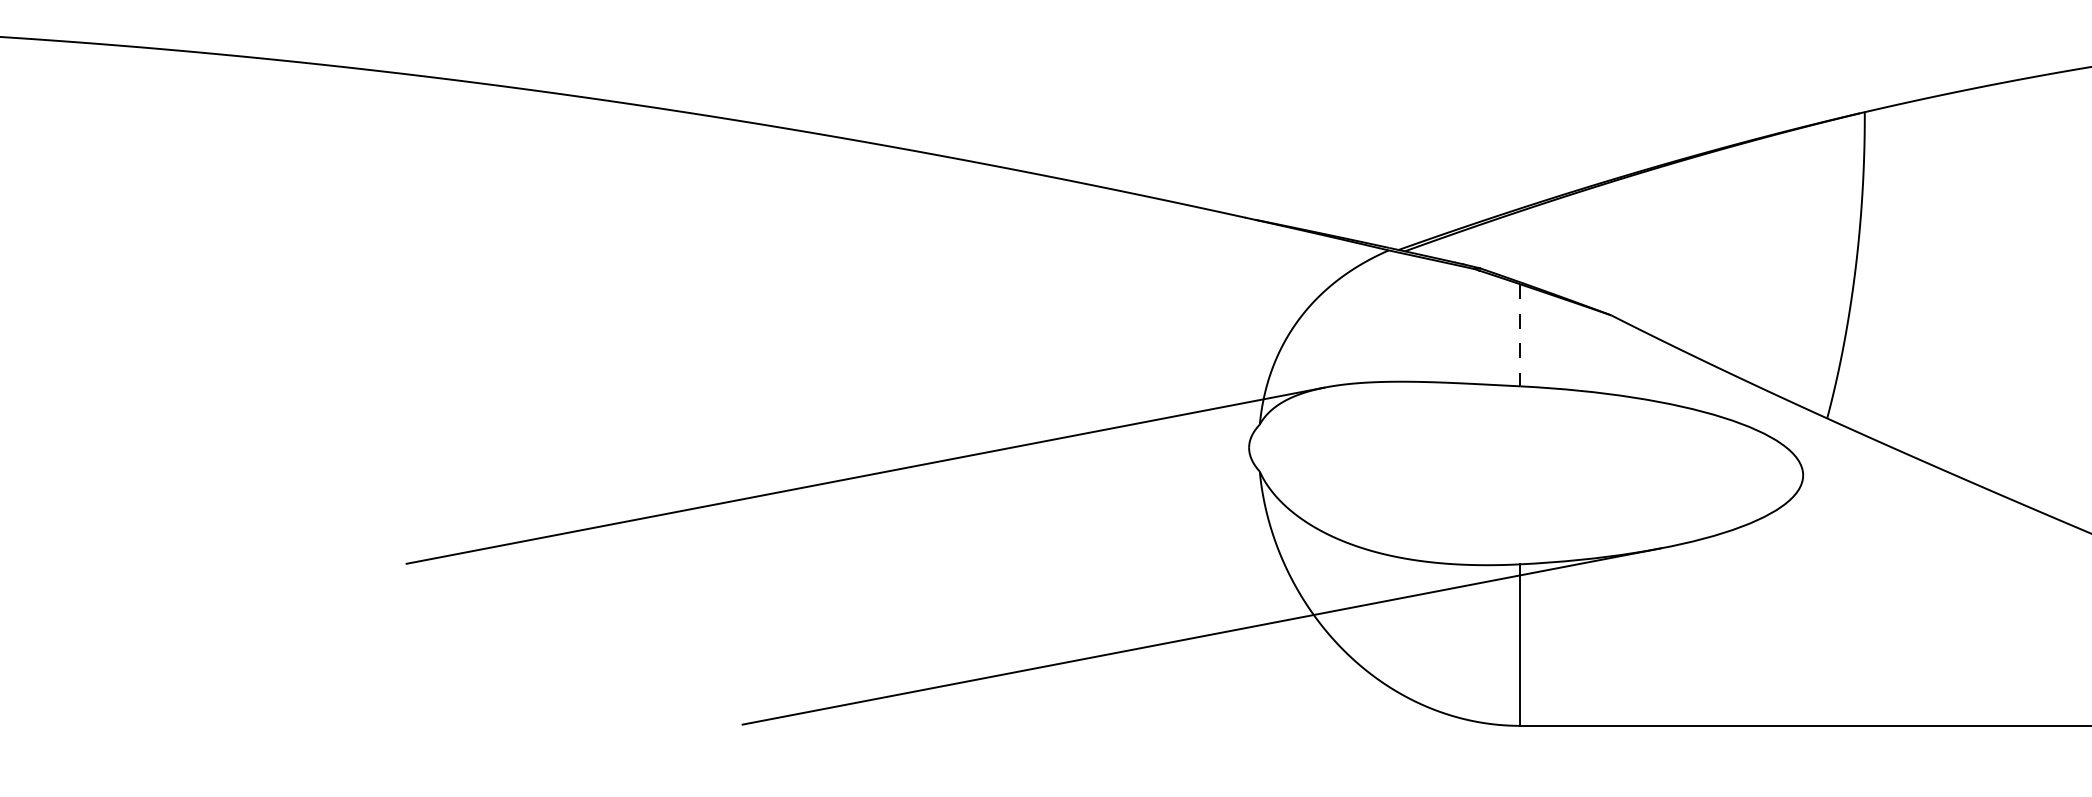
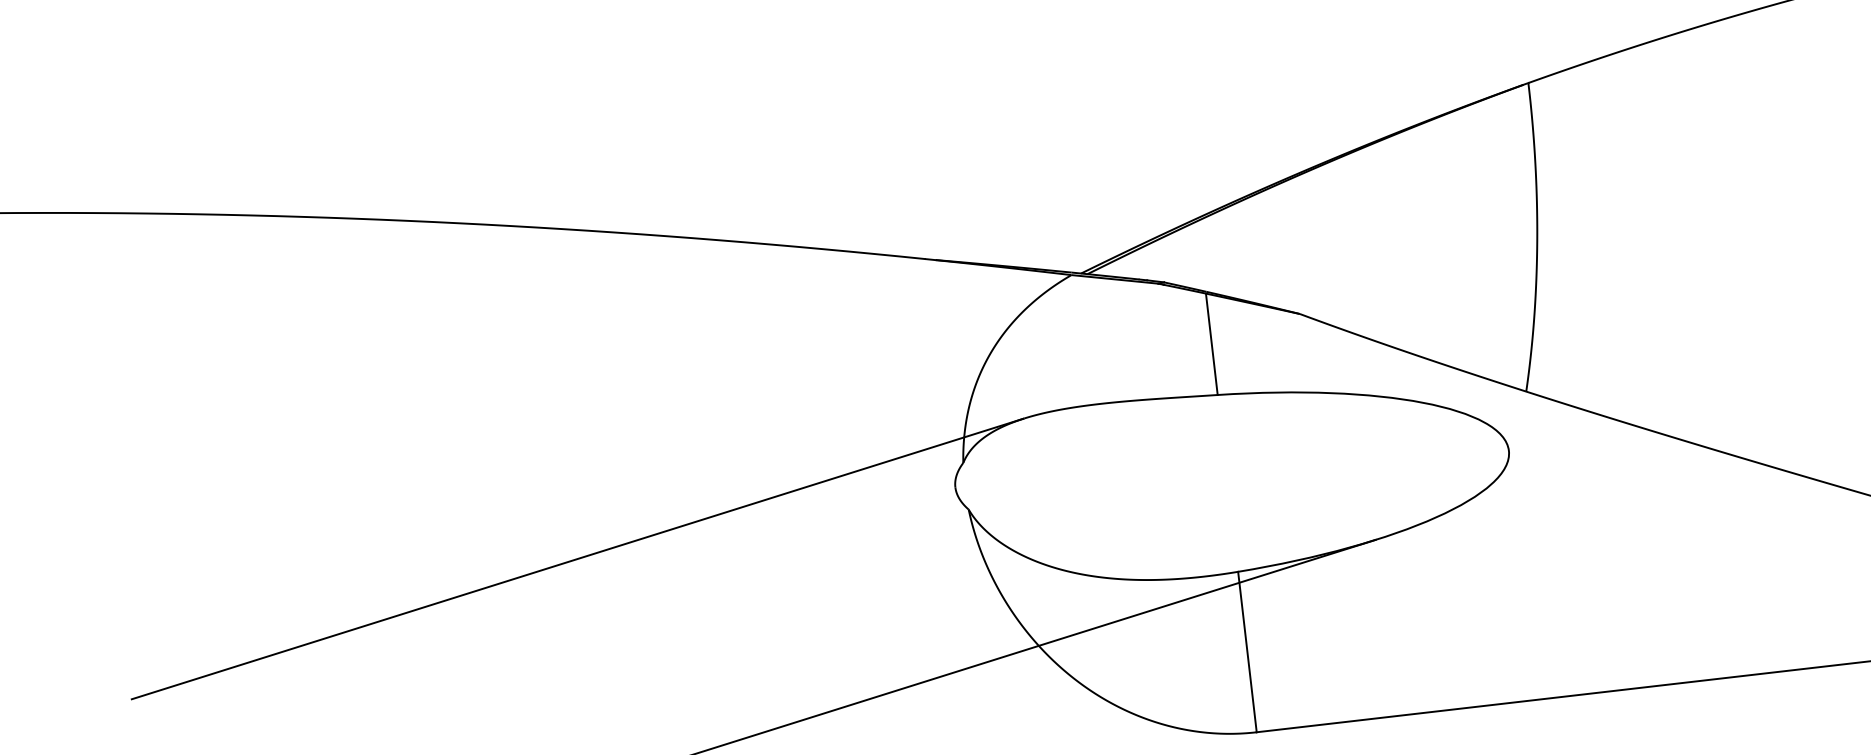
line: (1520, 335) -> (1212, 344), dashed -> solid

